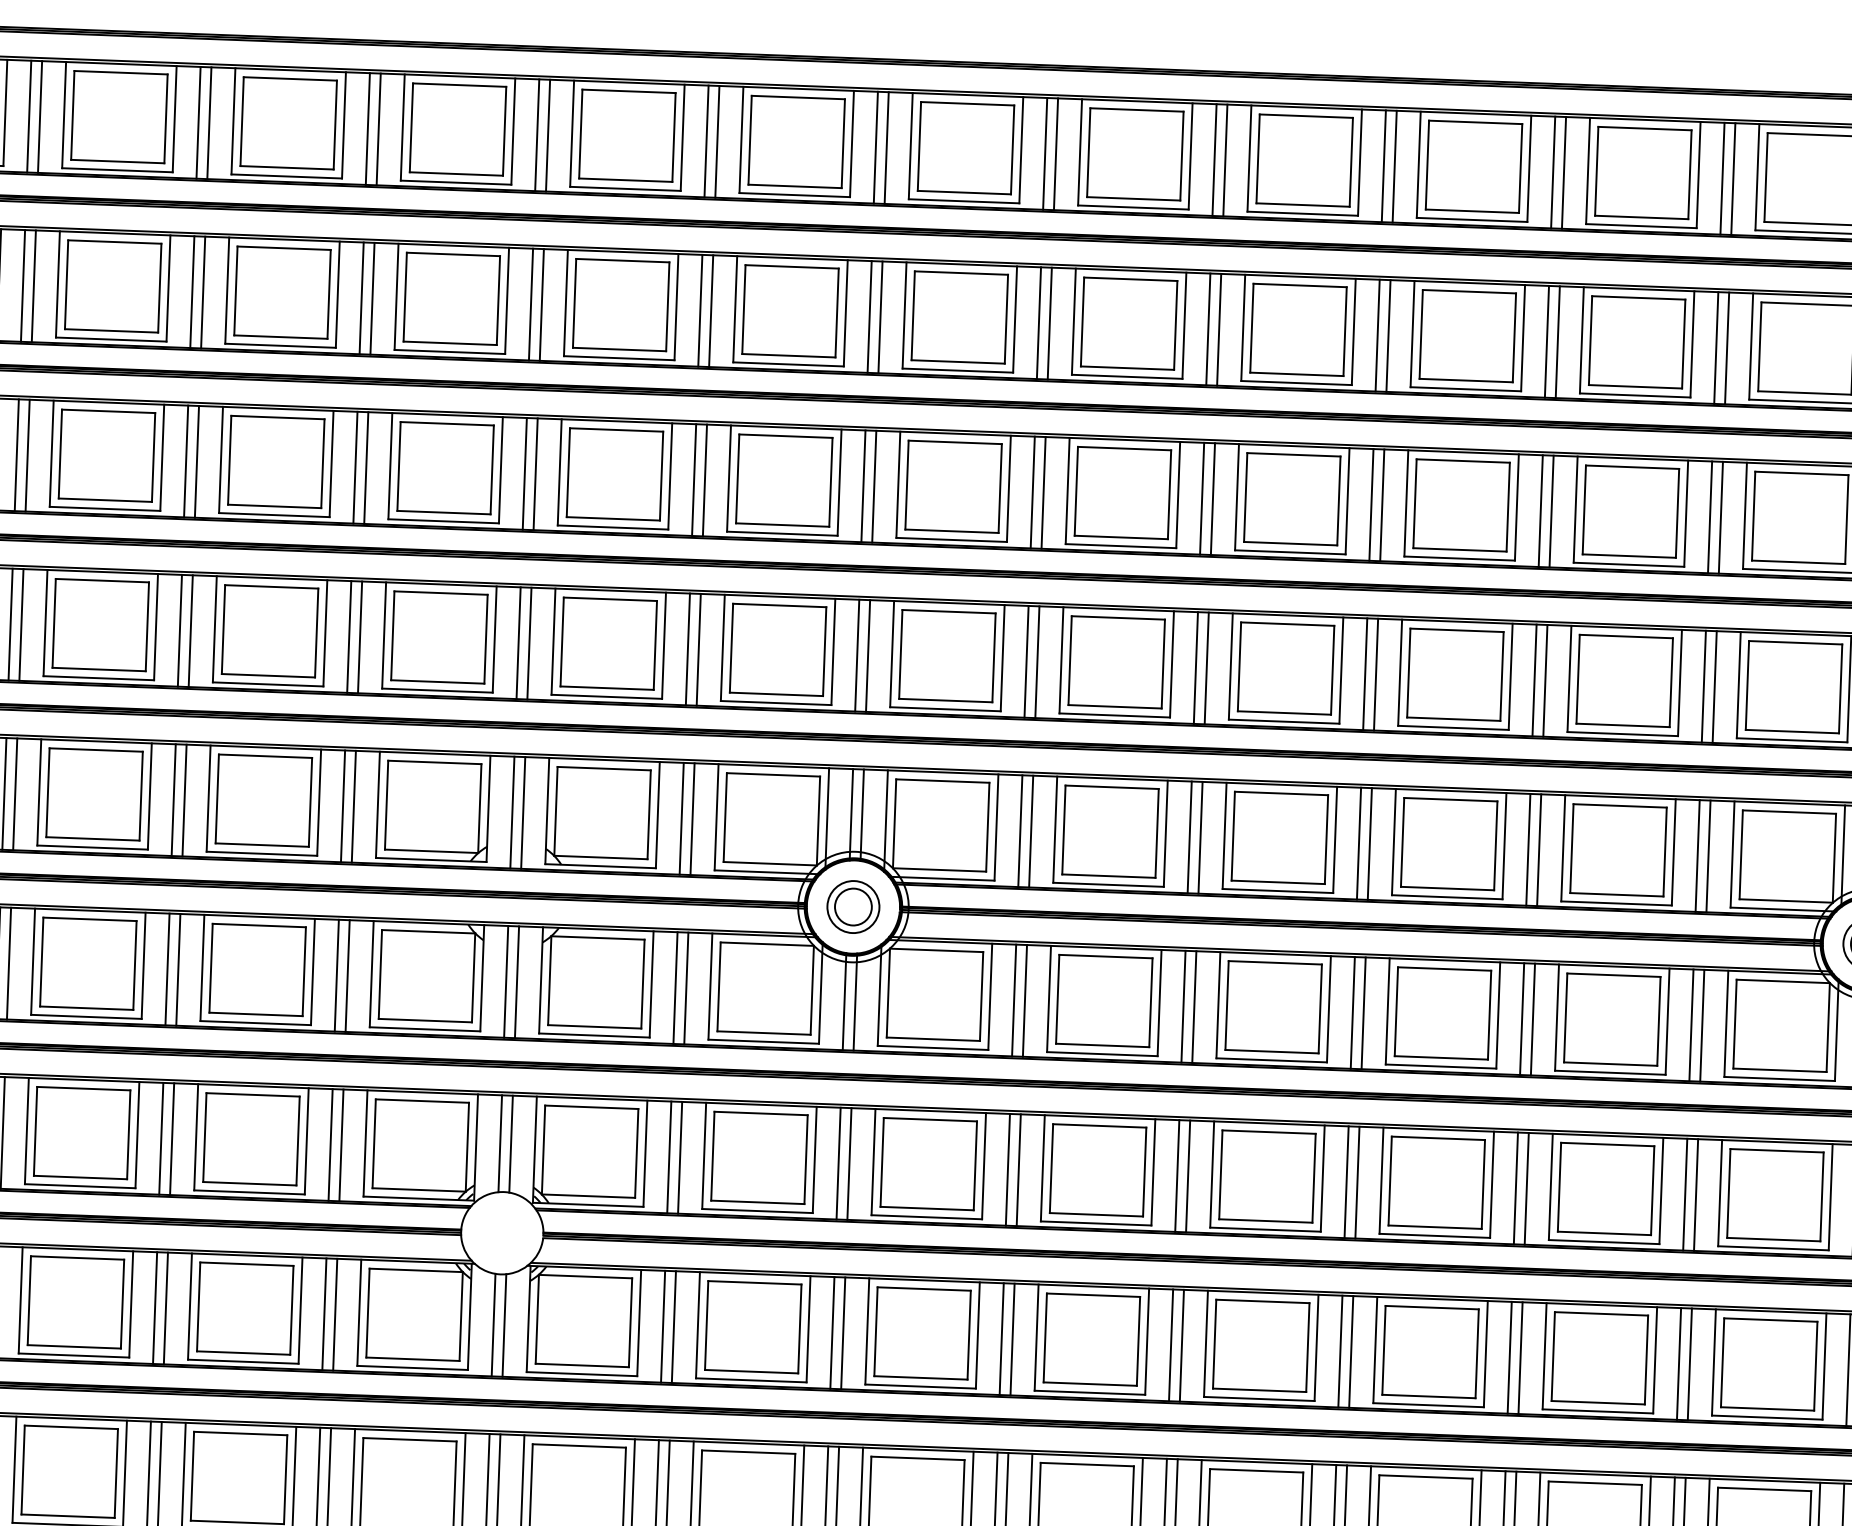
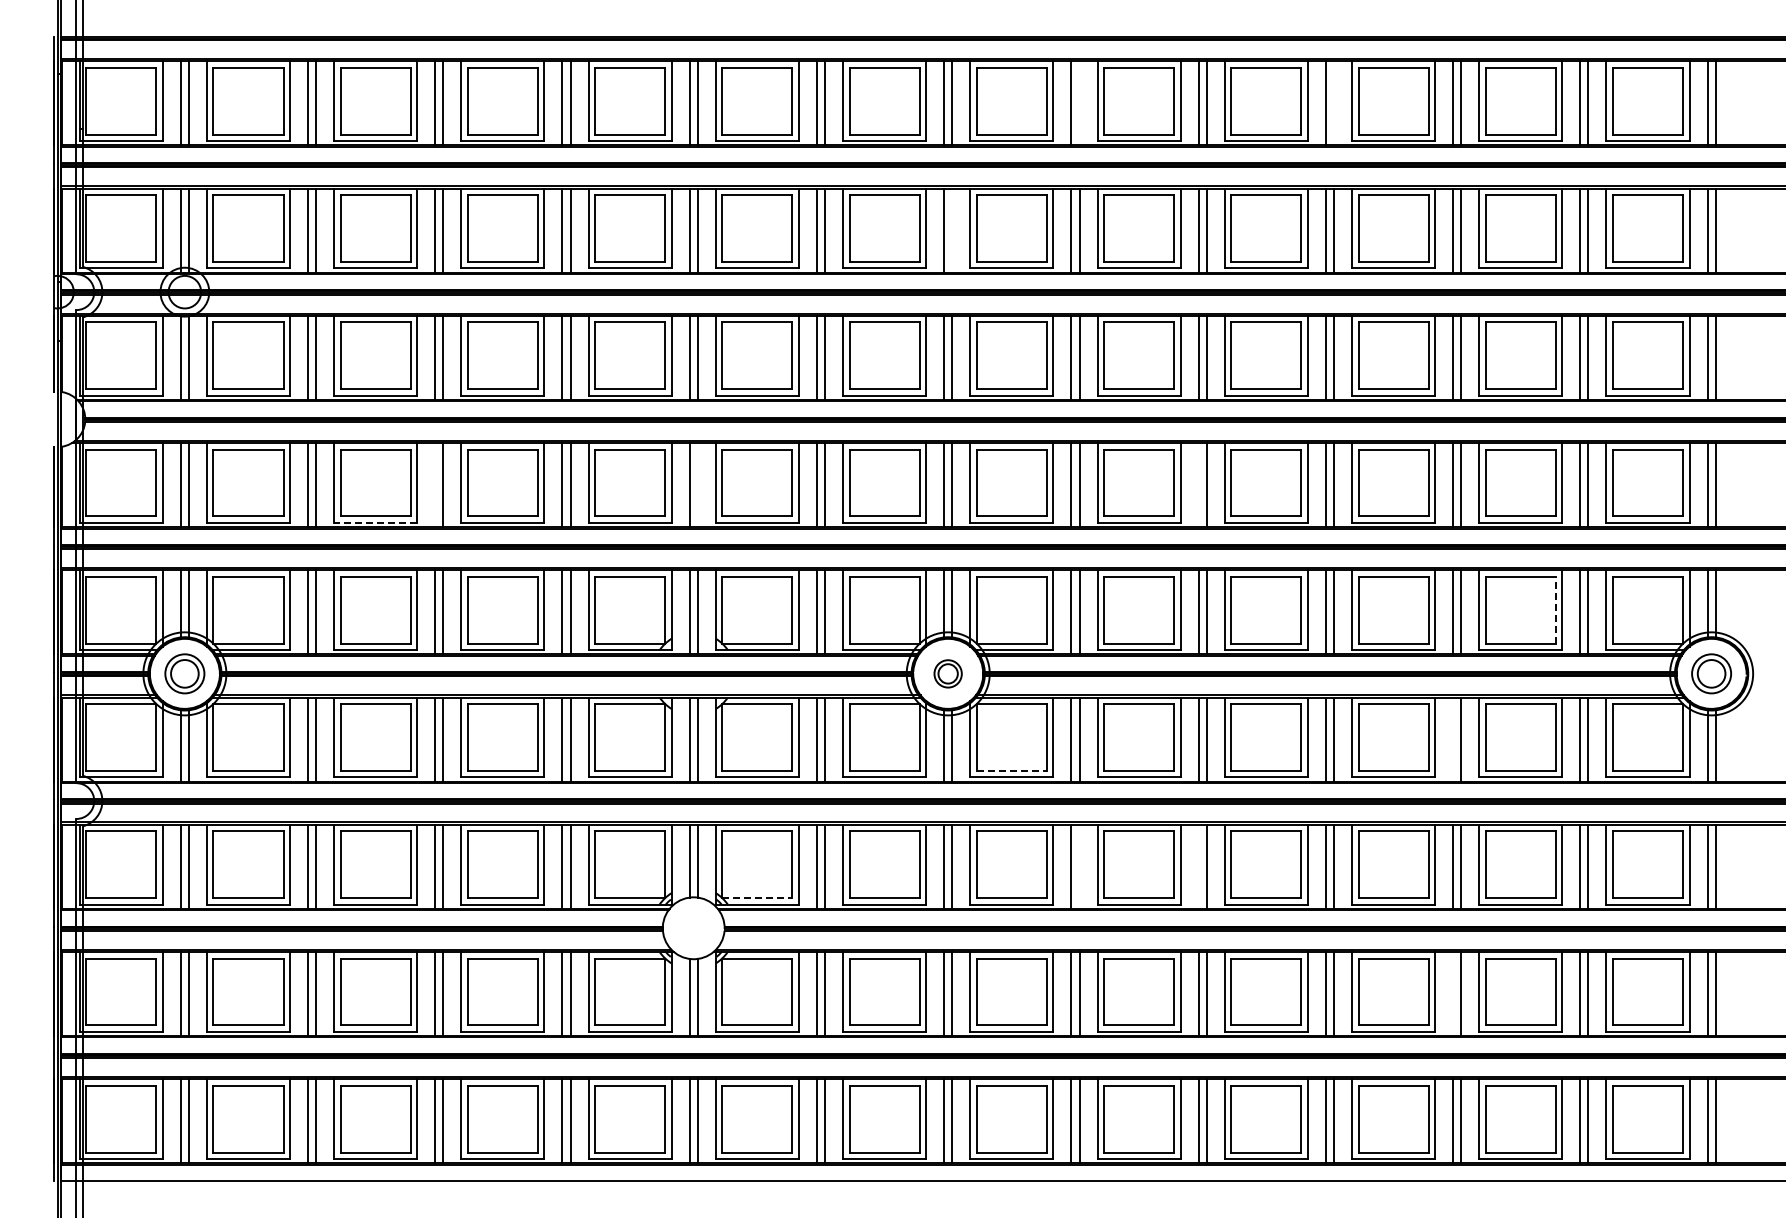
line: (1055, 154) -> (1079, 103), removed
line: (1395, 166) -> (1334, 103), removed
line: (880, 317) -> (952, 230), removed
line: (180, 631) -> (435, 485), removed
line: (528, 644) -> (697, 485), removed
line: (1195, 668) -> (1198, 485), removed
line: (98, 677) -> (375, 522), solid -> dashed
line: (1664, 851) -> (1555, 609), solid -> dashed
part: (852, 906) -> (947, 673), size x0.7
line: (1522, 1019) -> (1453, 739), removed
line: (934, 1038) -> (1012, 770), solid -> dashed
line: (1018, 1169) -> (1079, 866), removed
line: (1177, 1175) -> (1198, 866), removed
line: (588, 1196) -> (757, 898), solid -> dashed
line: (1510, 1357) -> (1453, 993), removed

